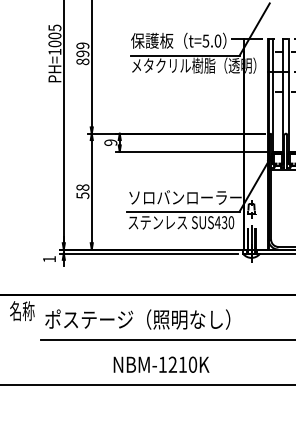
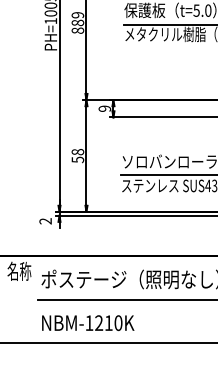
text: (82, 53) -> (77, 22), 899 -> 889
text: (49, 259) -> (45, 221), 1 -> 2
text: (161, 364) -> (88, 322), moved

